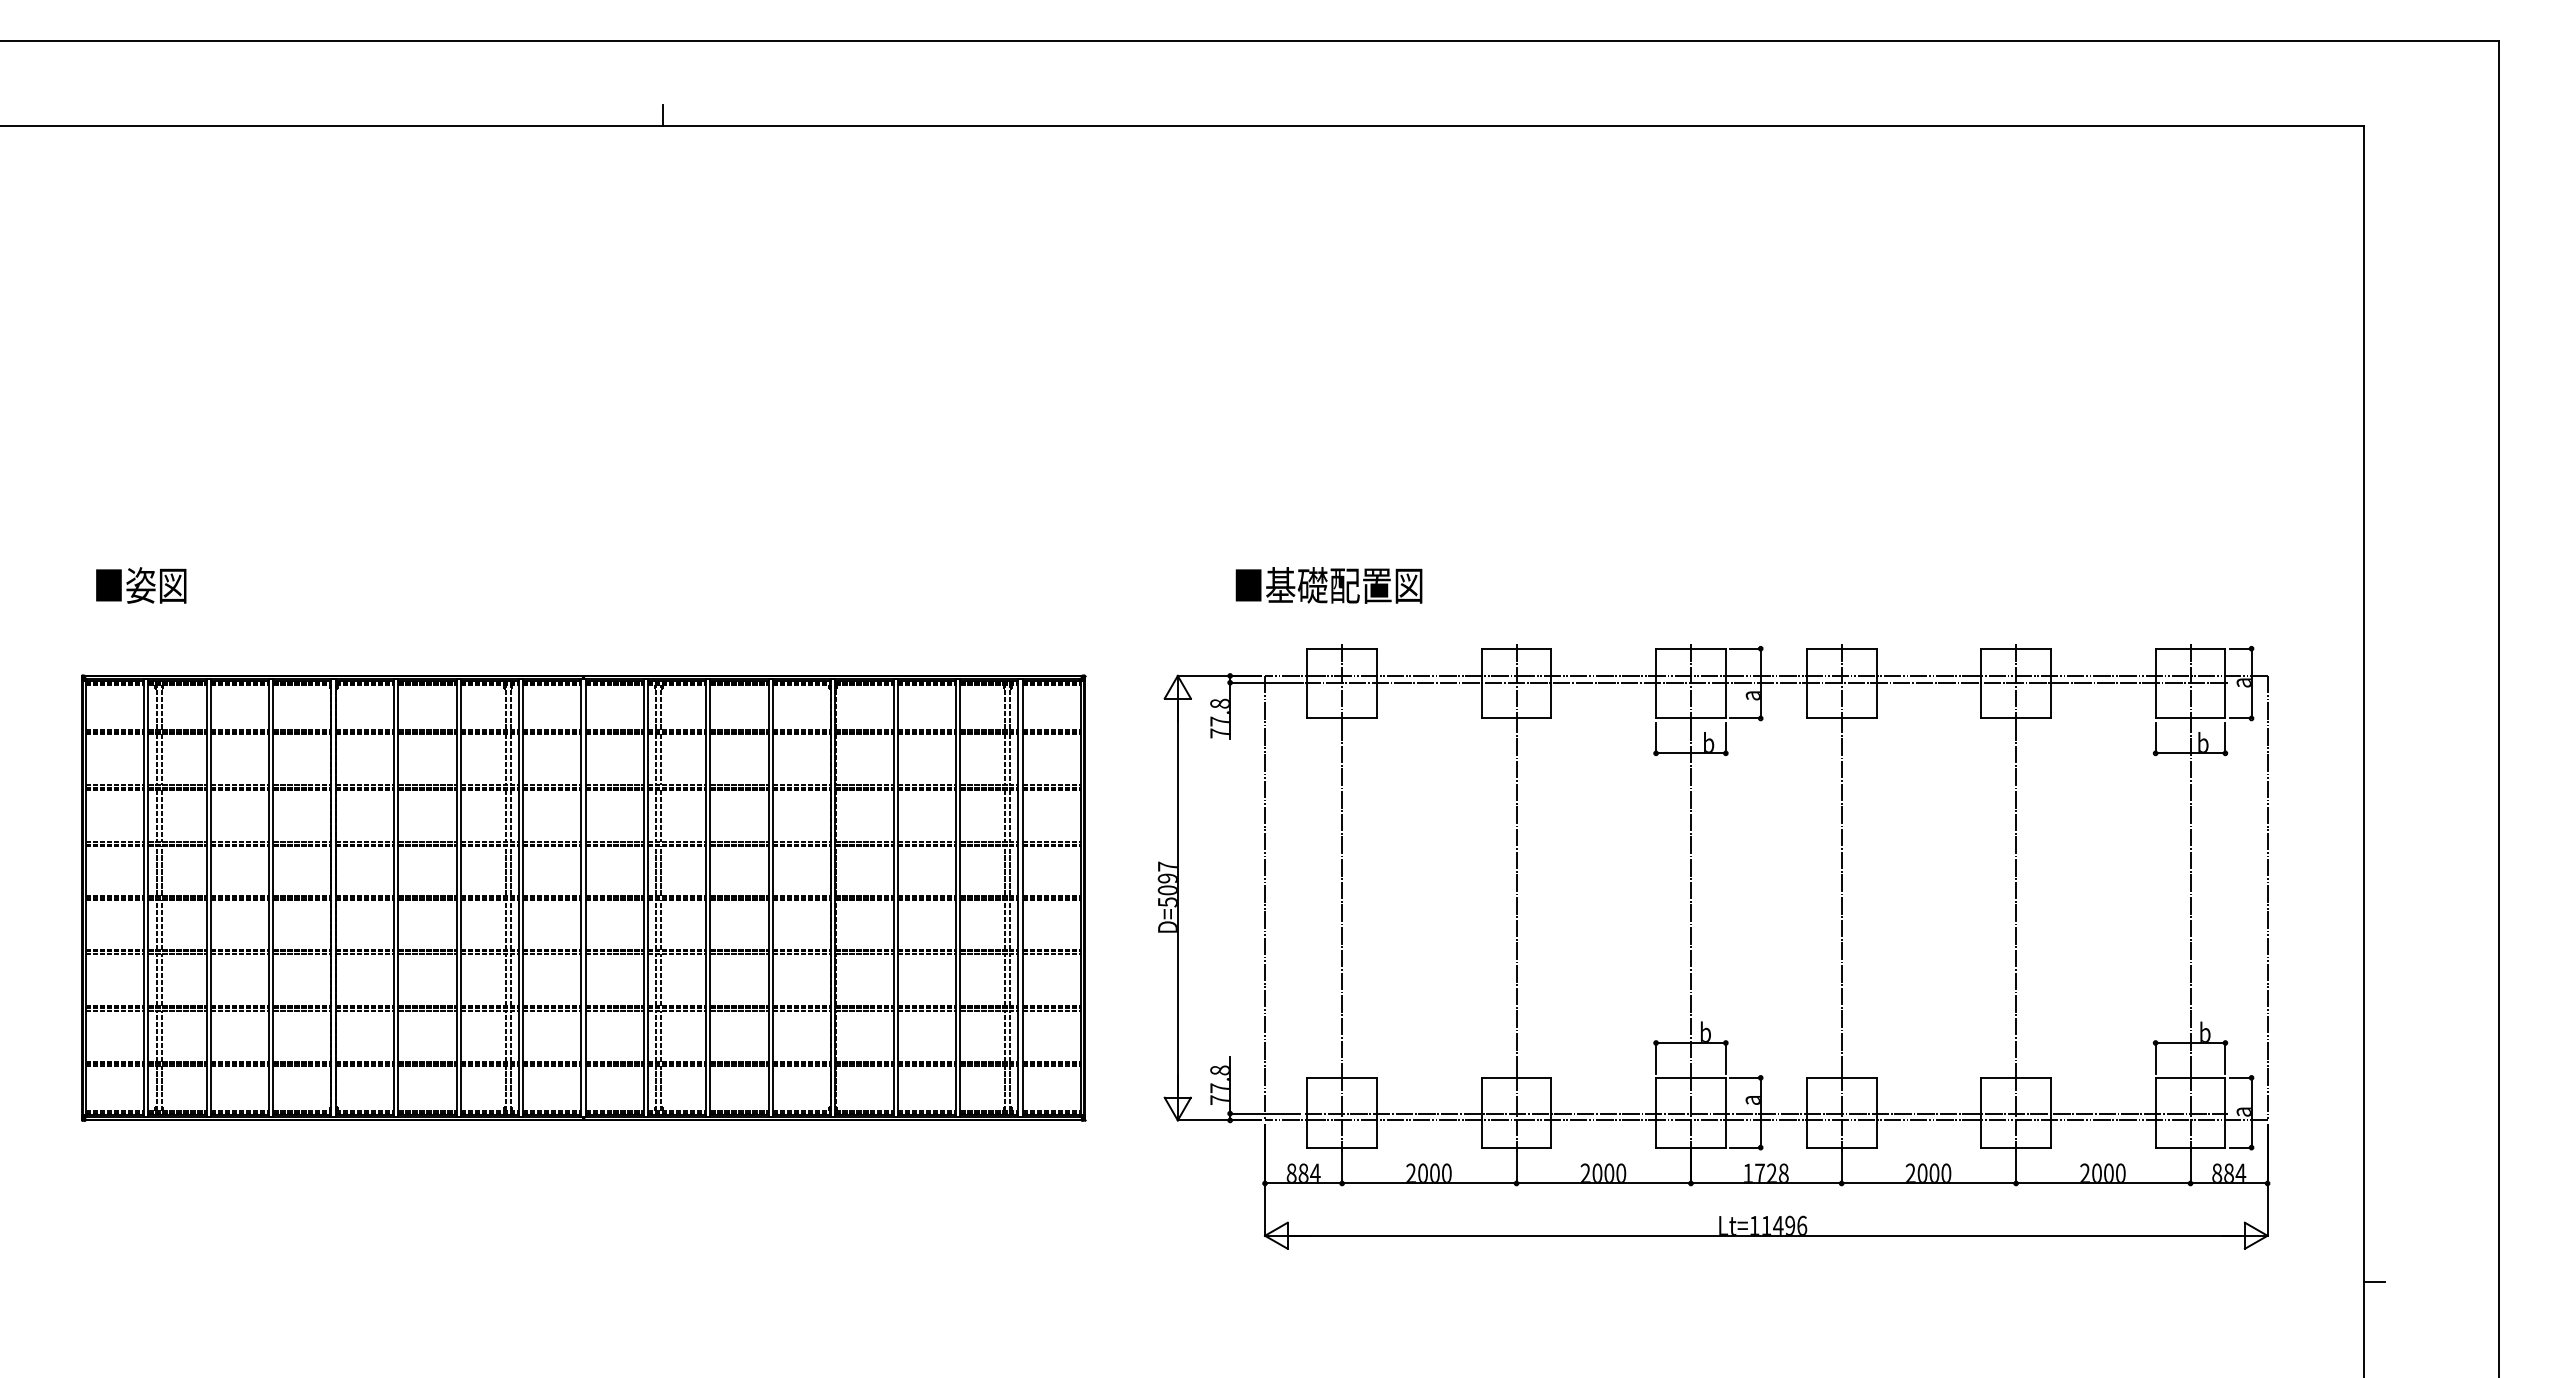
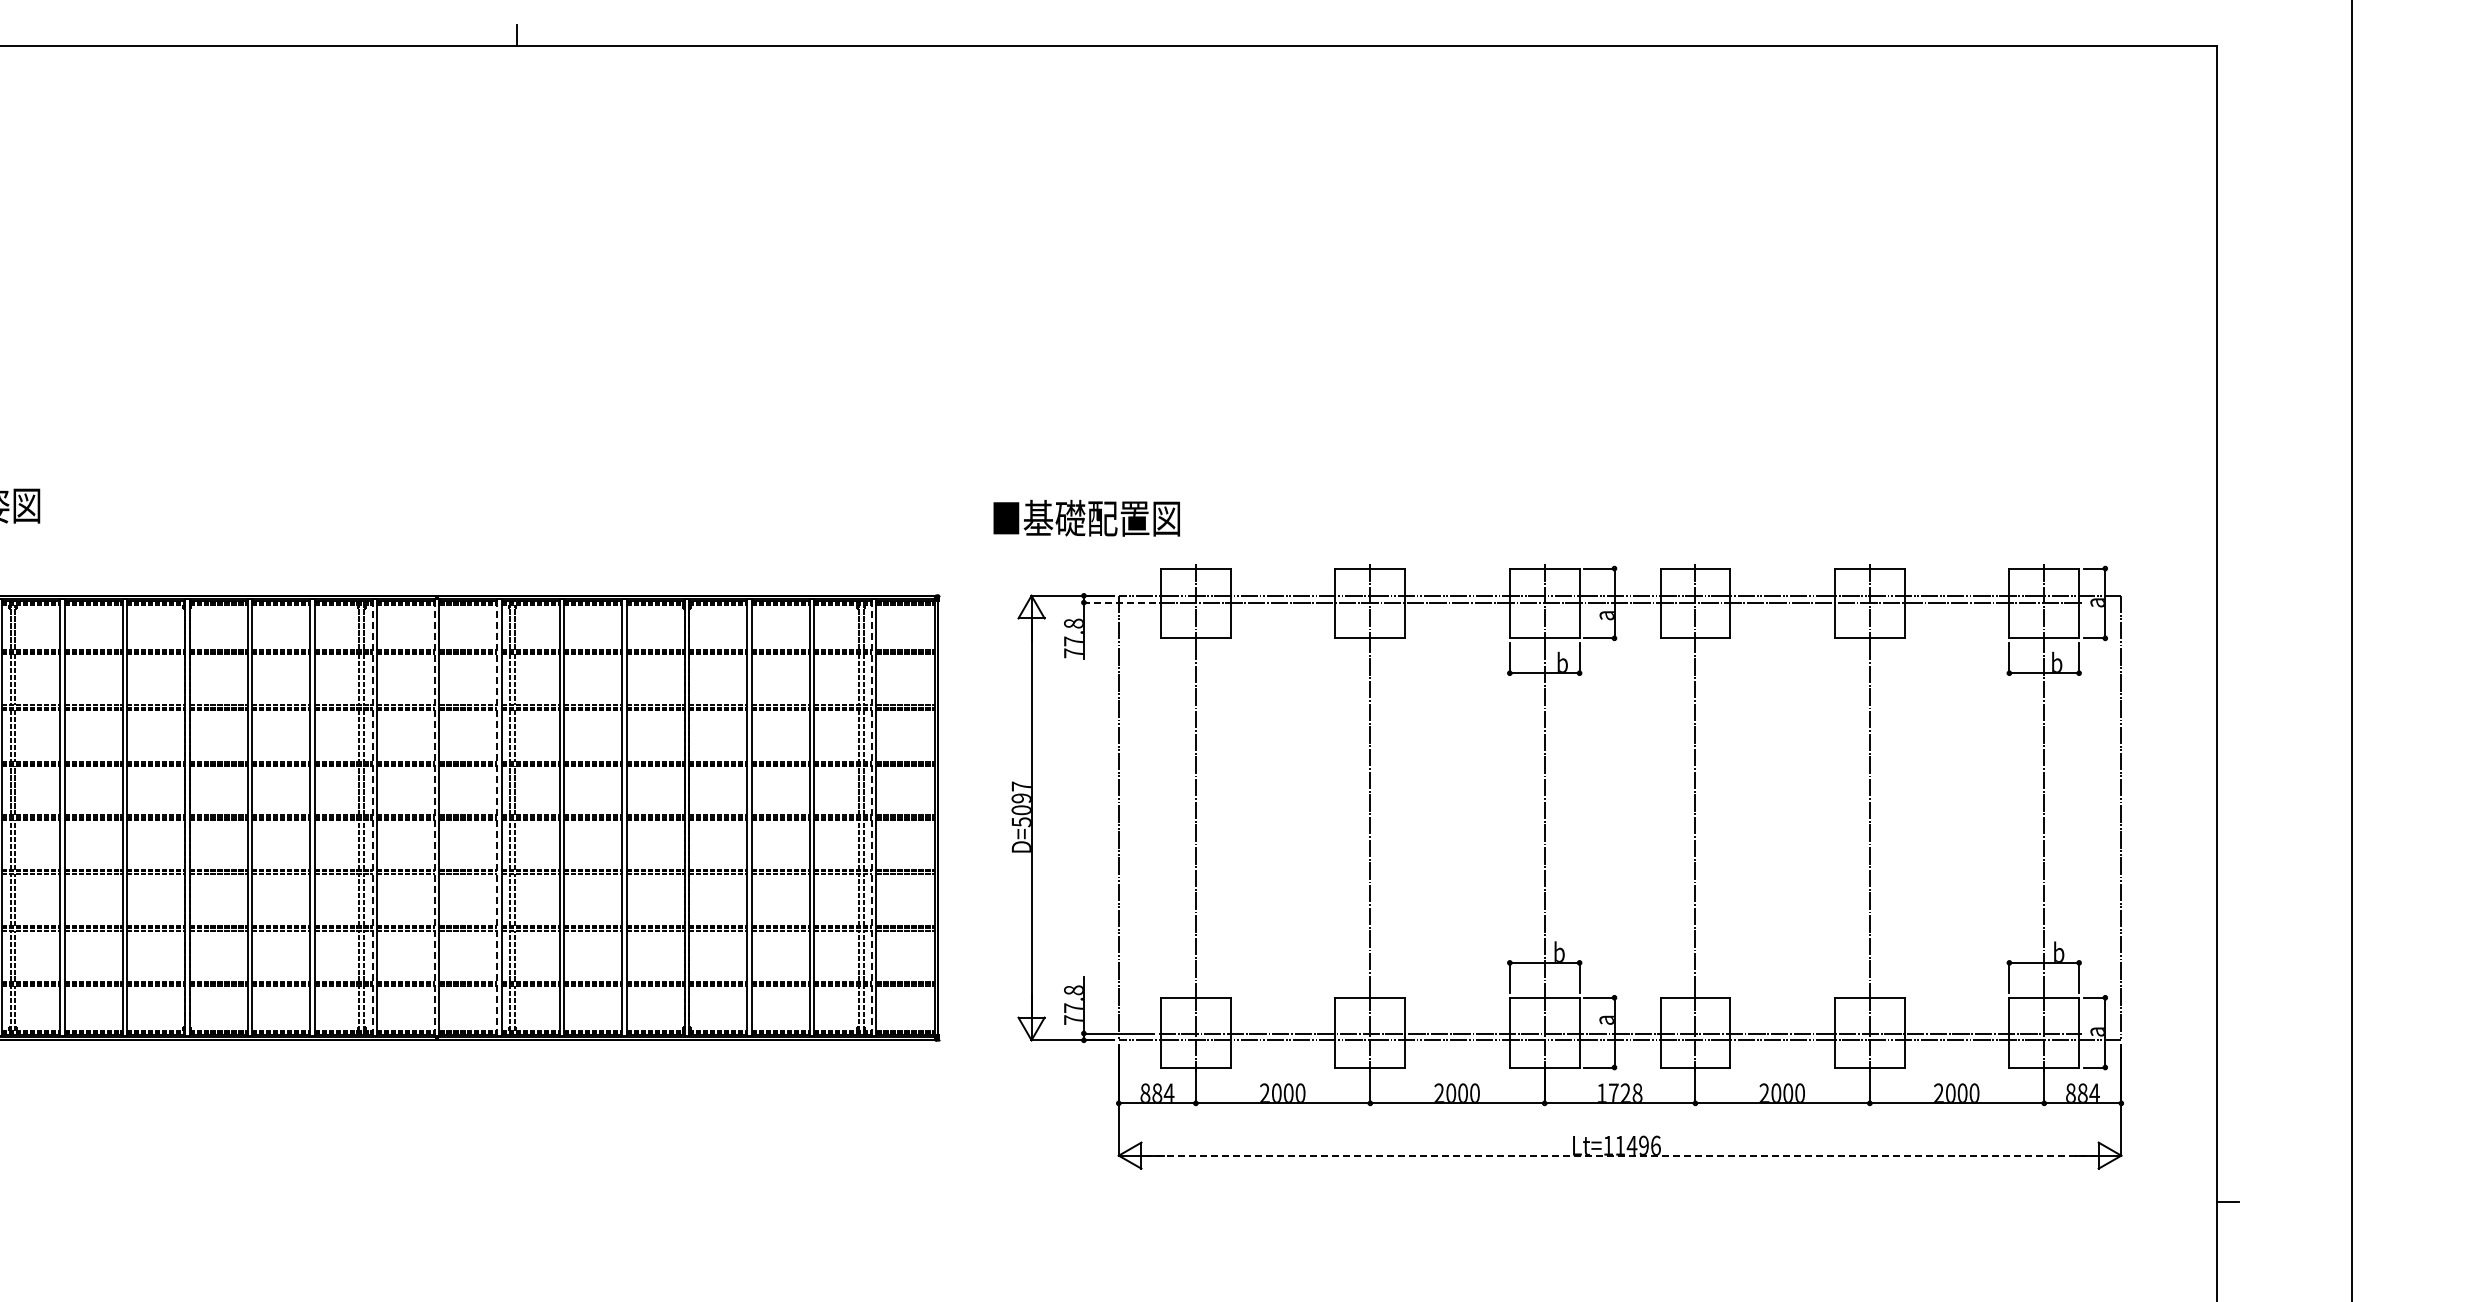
text: (1328, 585) -> (1086, 518), moved
line: (1265, 682) -> (1119, 602), solid -> dashed
line: (518, 898) -> (372, 818), solid -> dashed
line: (581, 898) -> (435, 818), solid -> dashed
line: (643, 898) -> (497, 818), solid -> dashed
line: (1018, 898) -> (872, 818), solid -> dashed
line: (1766, 1235) -> (1620, 1155), solid -> dashed

